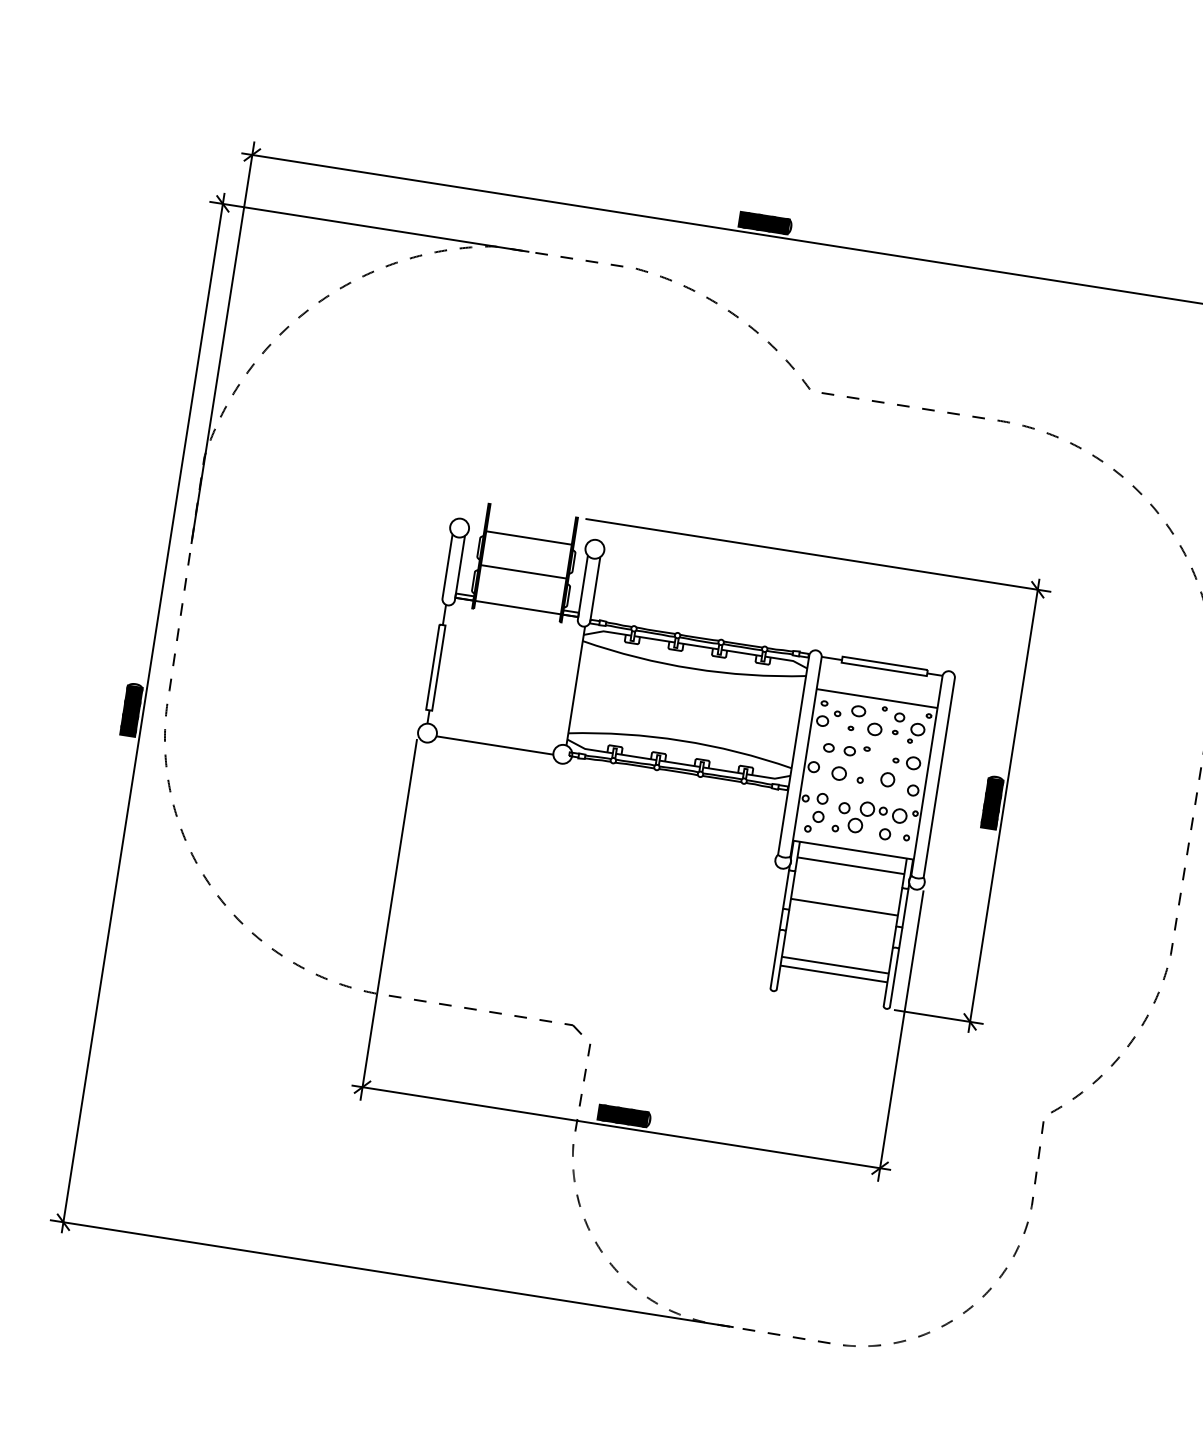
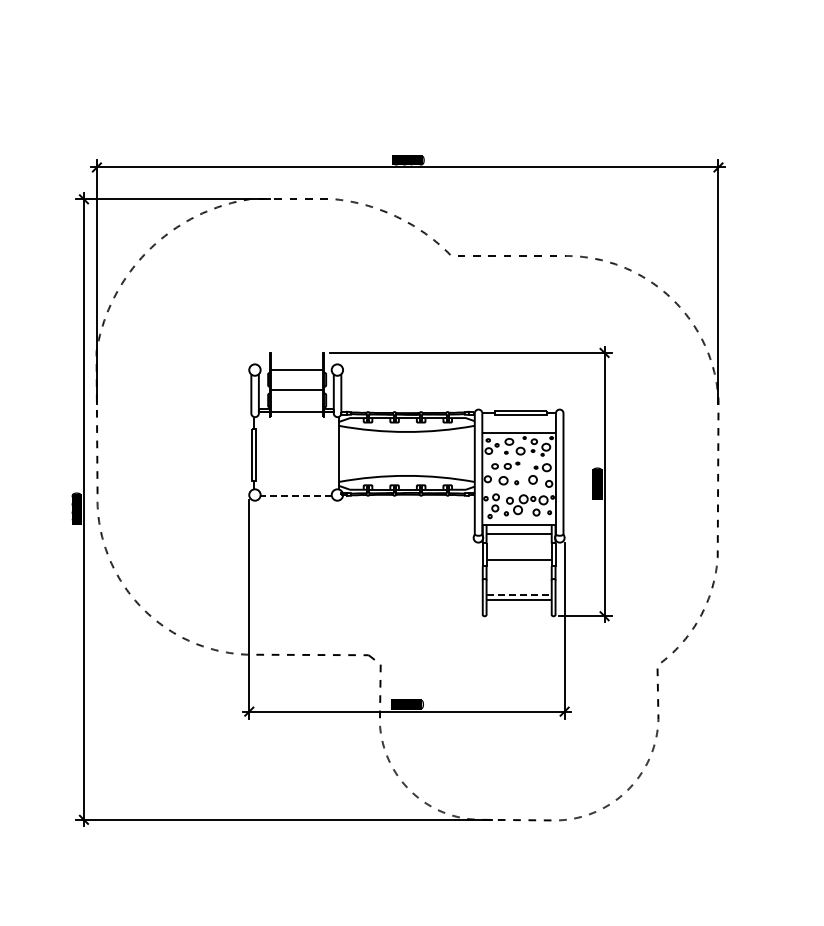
line: (495, 746) -> (296, 496), solid -> dashed
line: (835, 966) -> (519, 595), solid -> dashed

